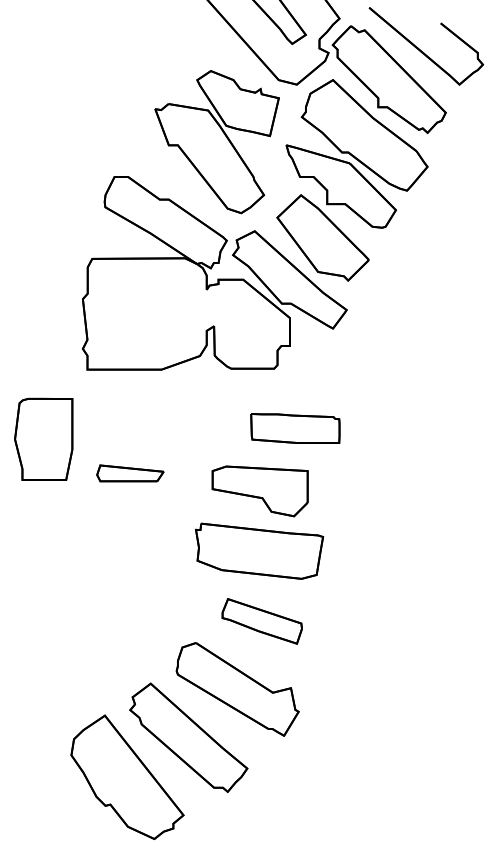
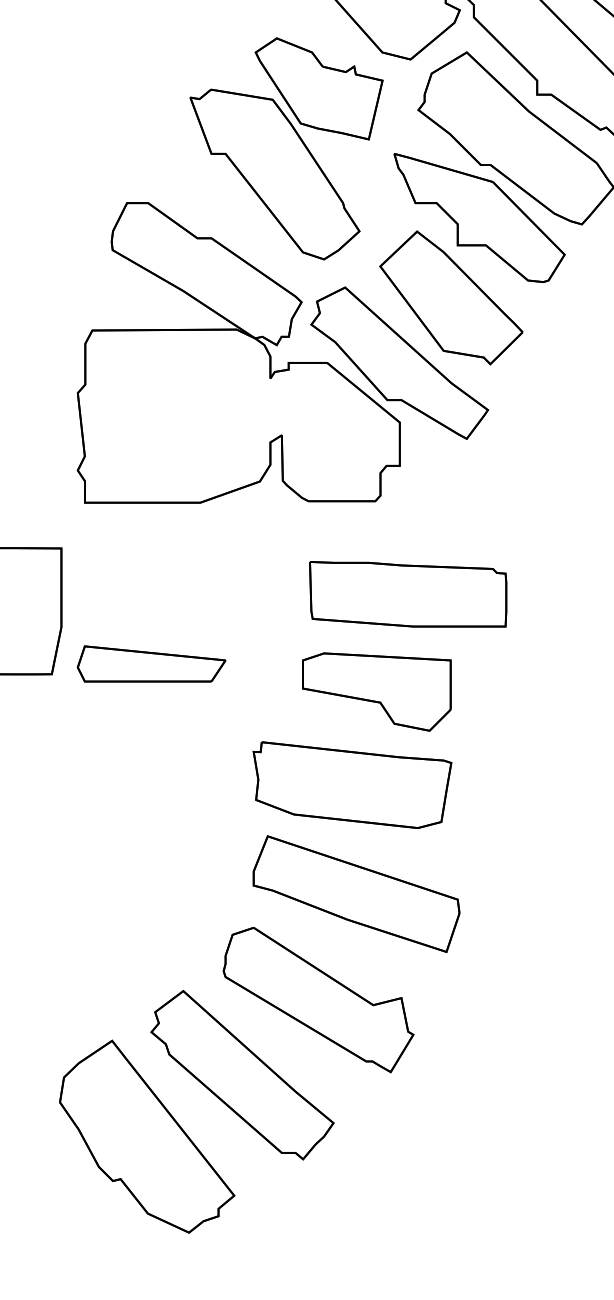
part: (295, 428) -> (408, 594), size x1.43
part: (130, 473) -> (151, 664), size x1.43
part: (259, 491) -> (375, 692), moved
part: (262, 621) -> (357, 894), size x1.67

